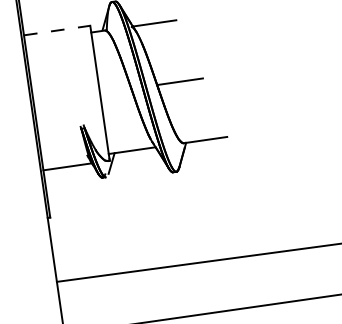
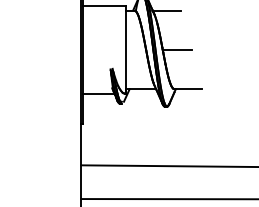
line: (57, 30) -> (104, 6), dashed -> solid

